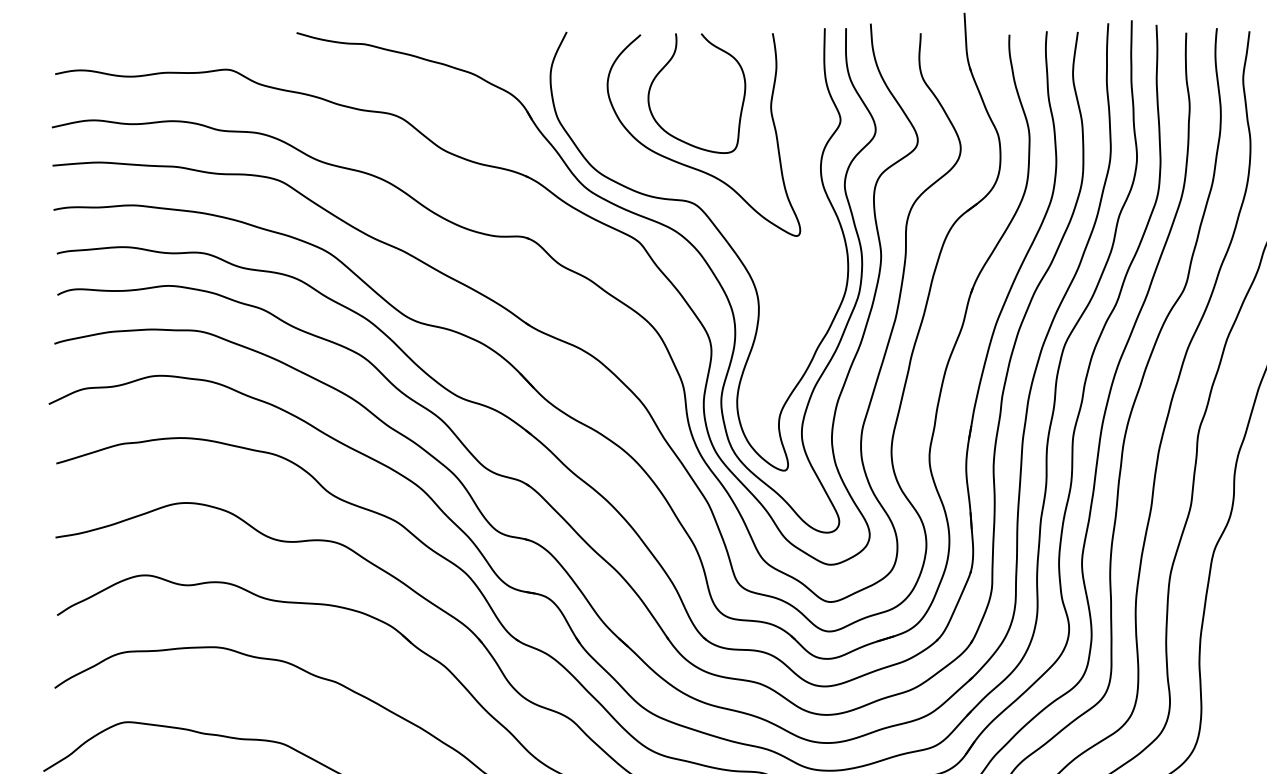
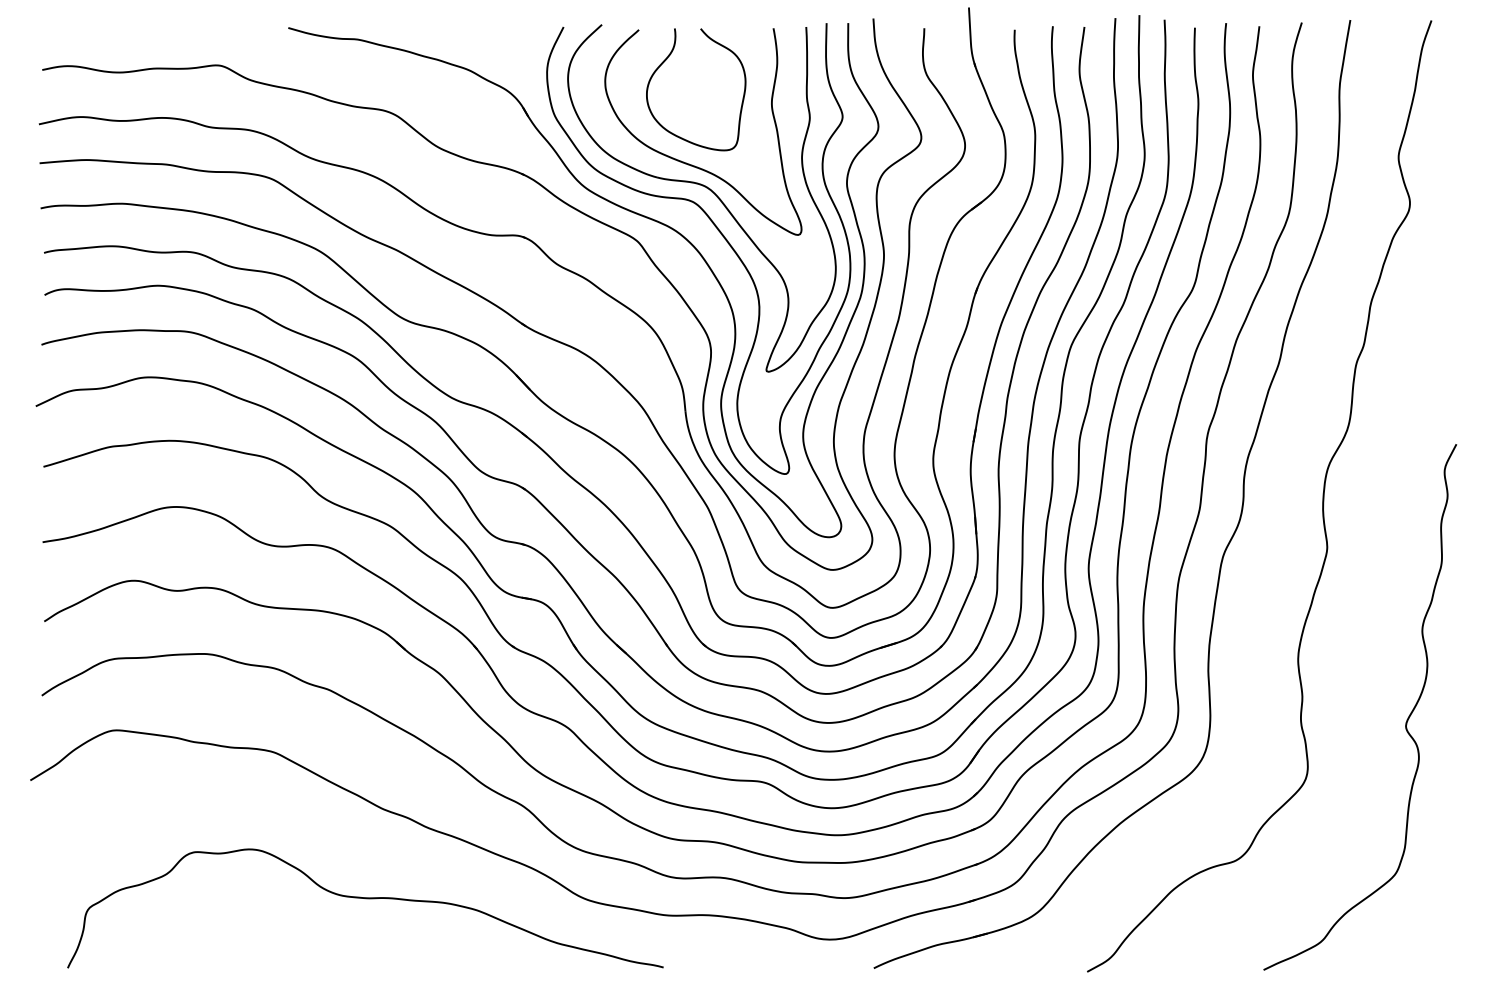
part: (706, 190) -> (706, 188), added

